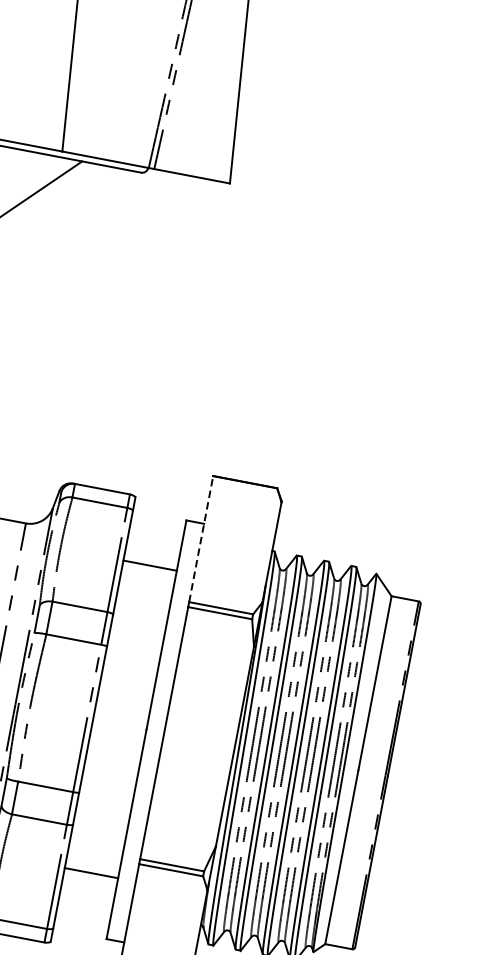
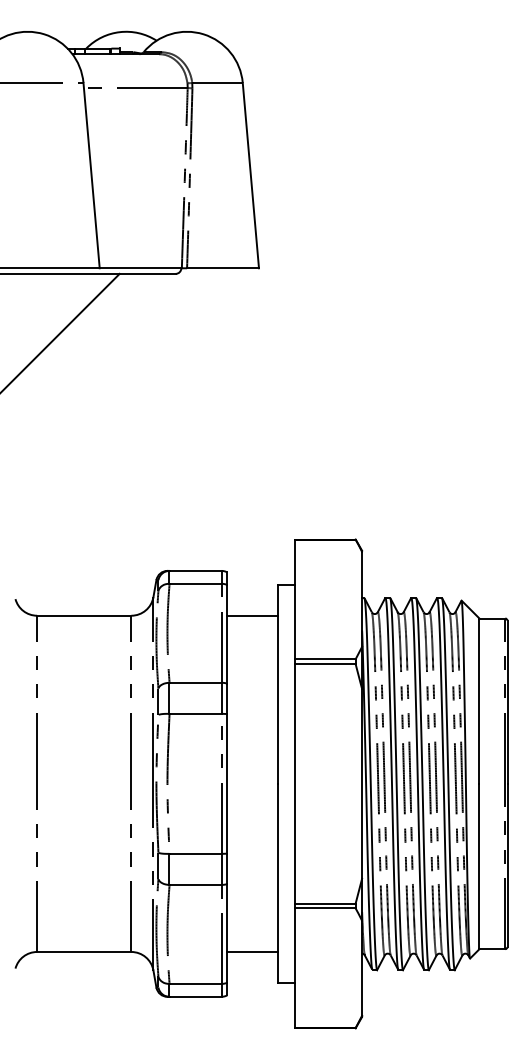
line: (200, 539) -> (294, 599), dashed -> solid
line: (150, 565) -> (252, 615), moved
line: (91, 872) -> (252, 951), moved

